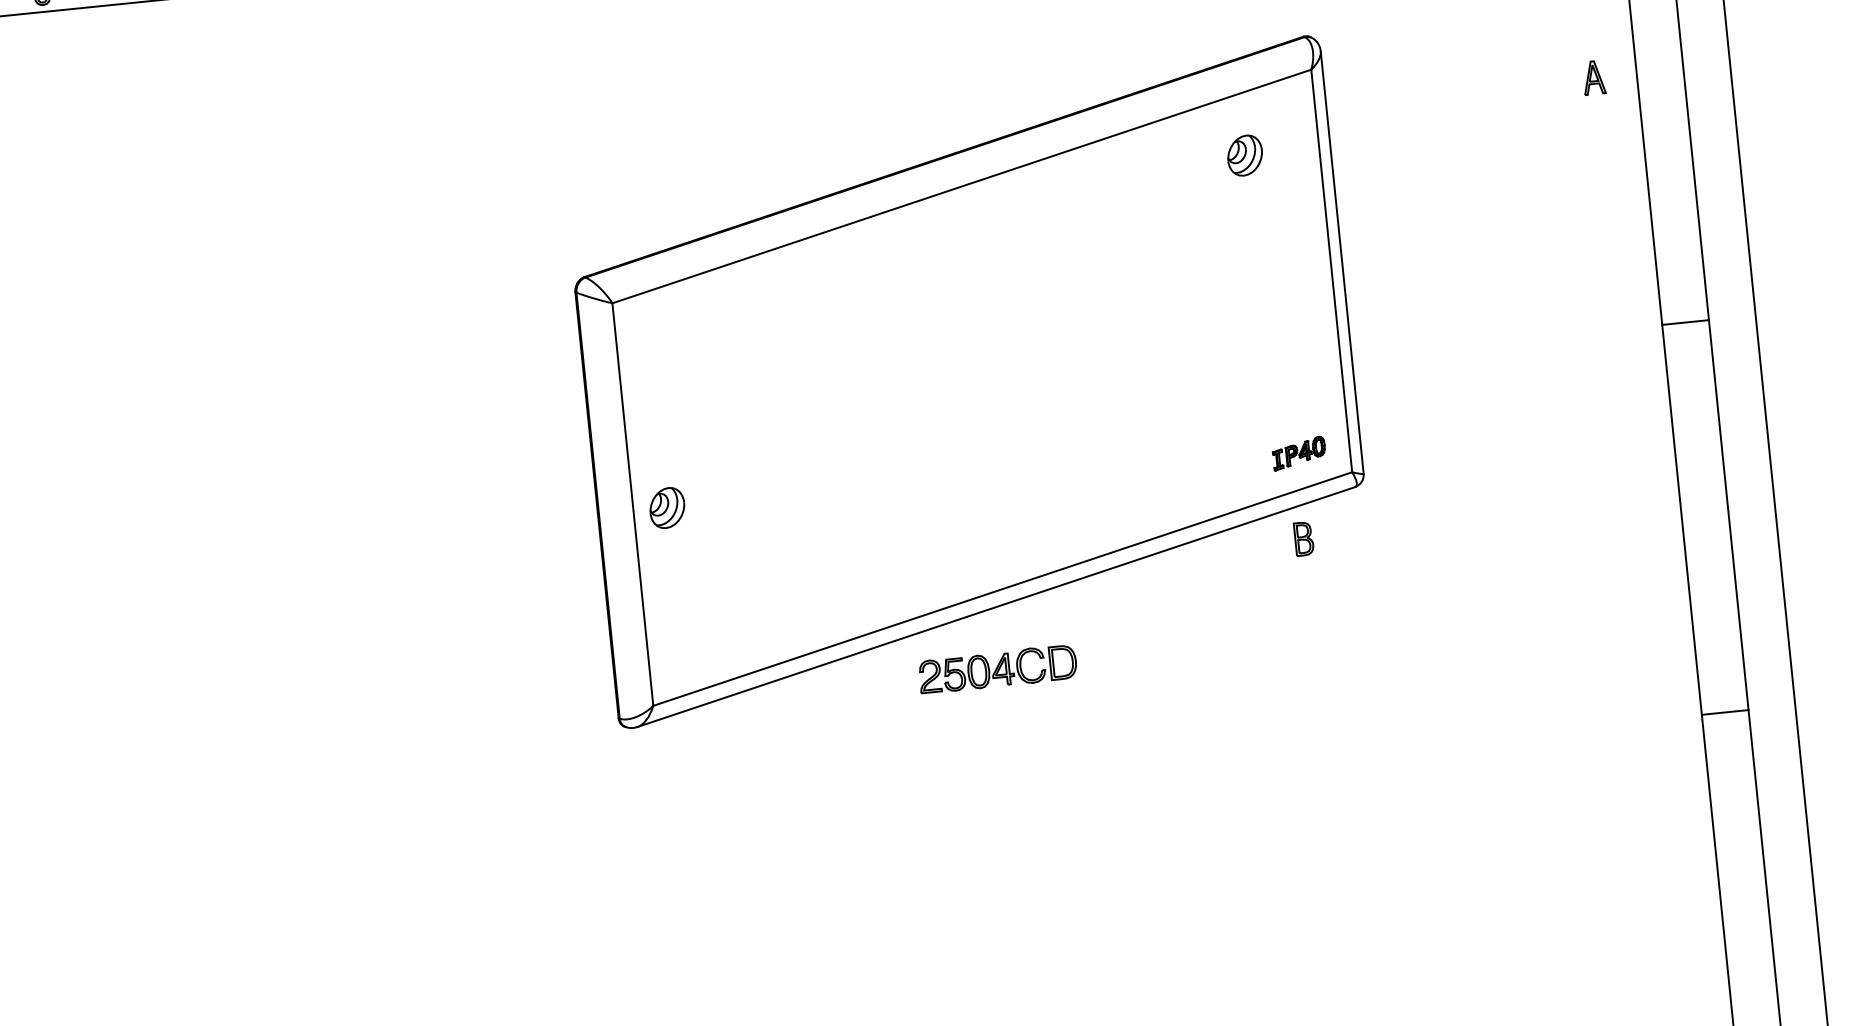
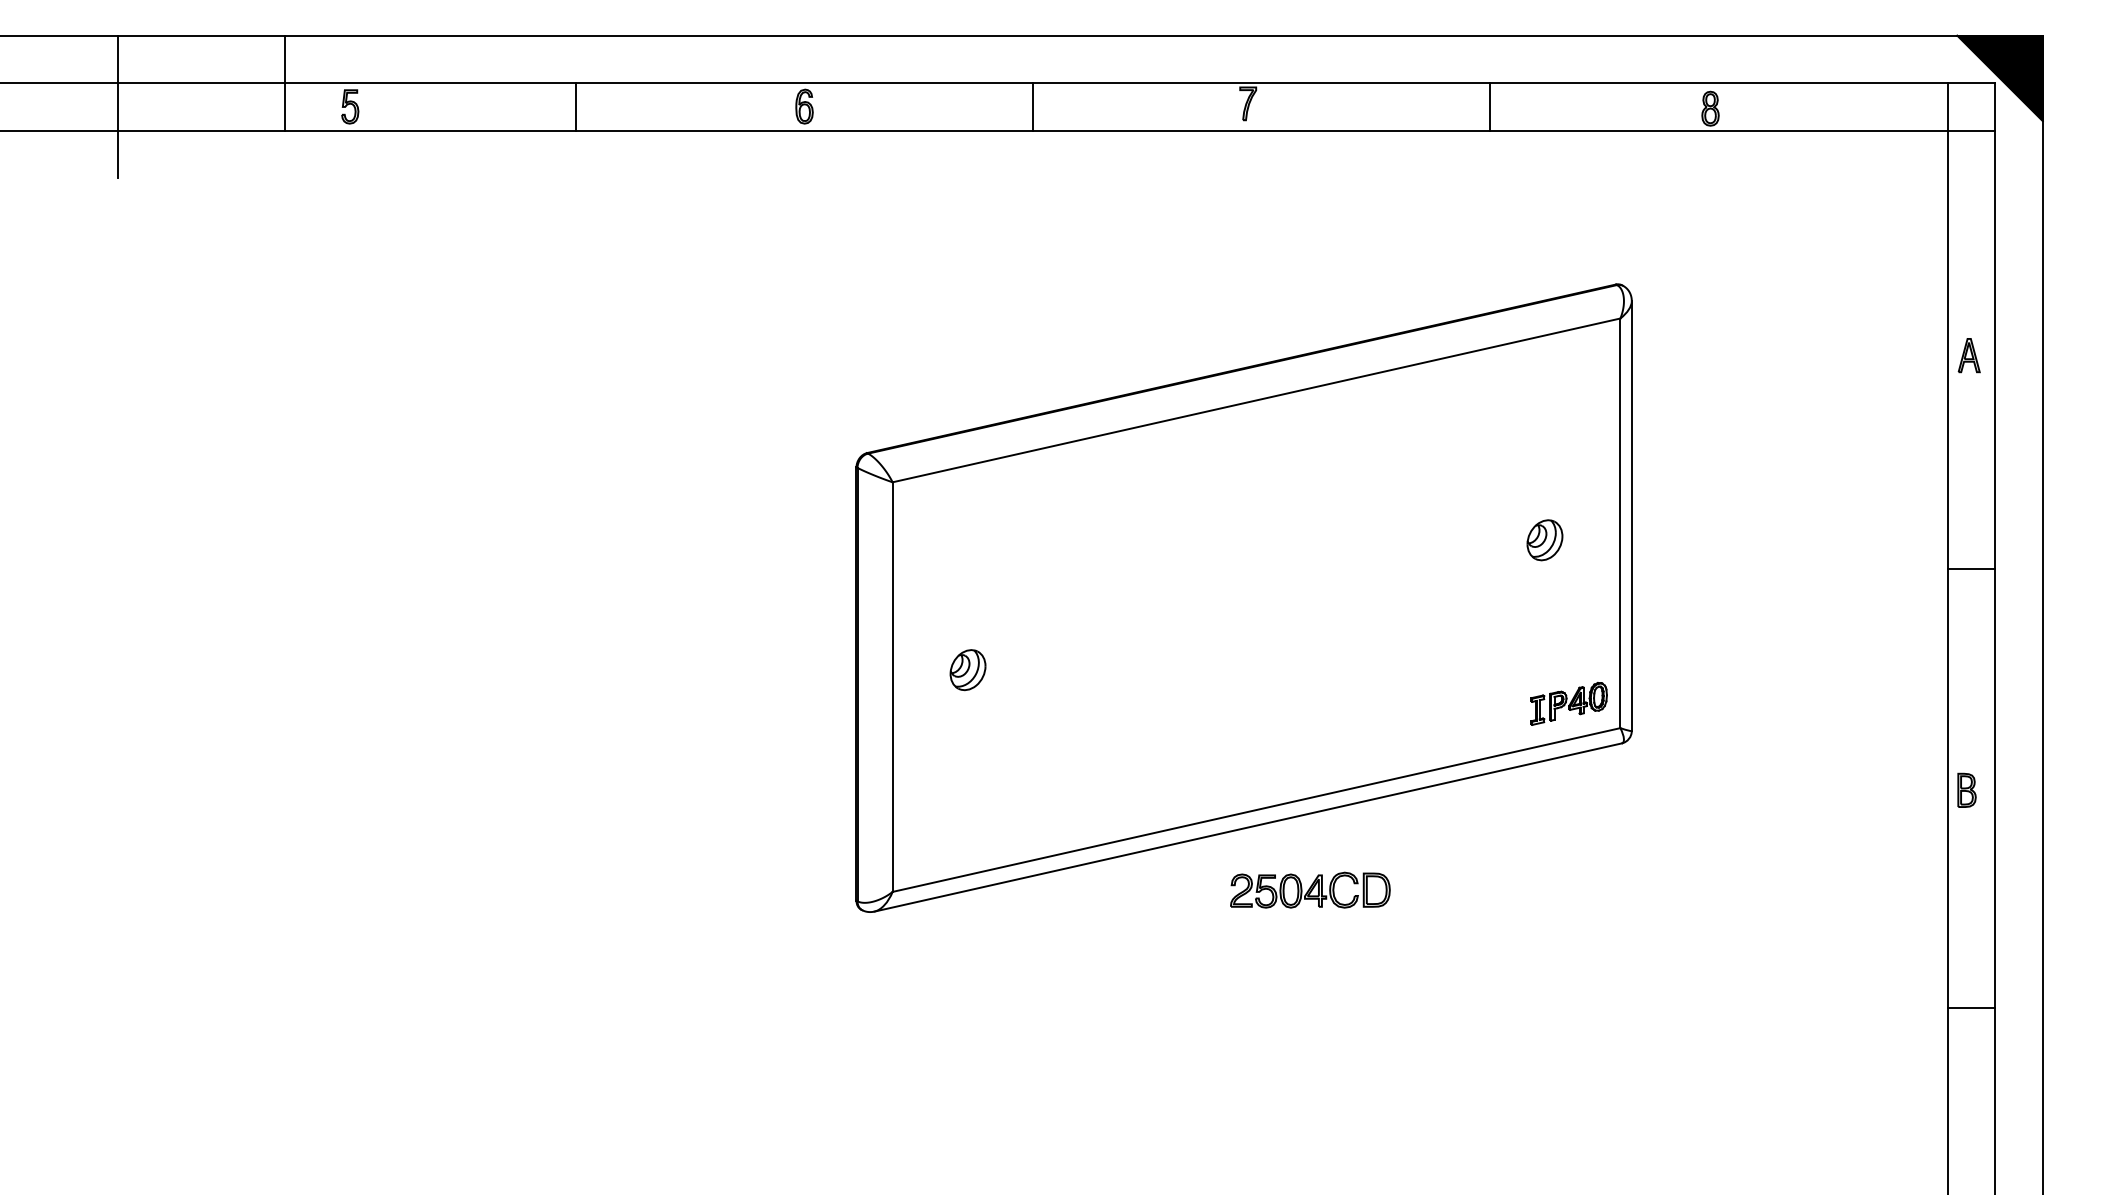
part: (1593, 77) -> (1968, 355), moved
part: (1244, 155) -> (1544, 540), moved
line: (1685, 322) -> (1971, 569), moved
part: (1298, 453) -> (1568, 703), size x1.43
part: (666, 508) -> (967, 670), moved
part: (1303, 538) -> (1966, 789), moved
part: (997, 668) -> (1310, 889), moved

